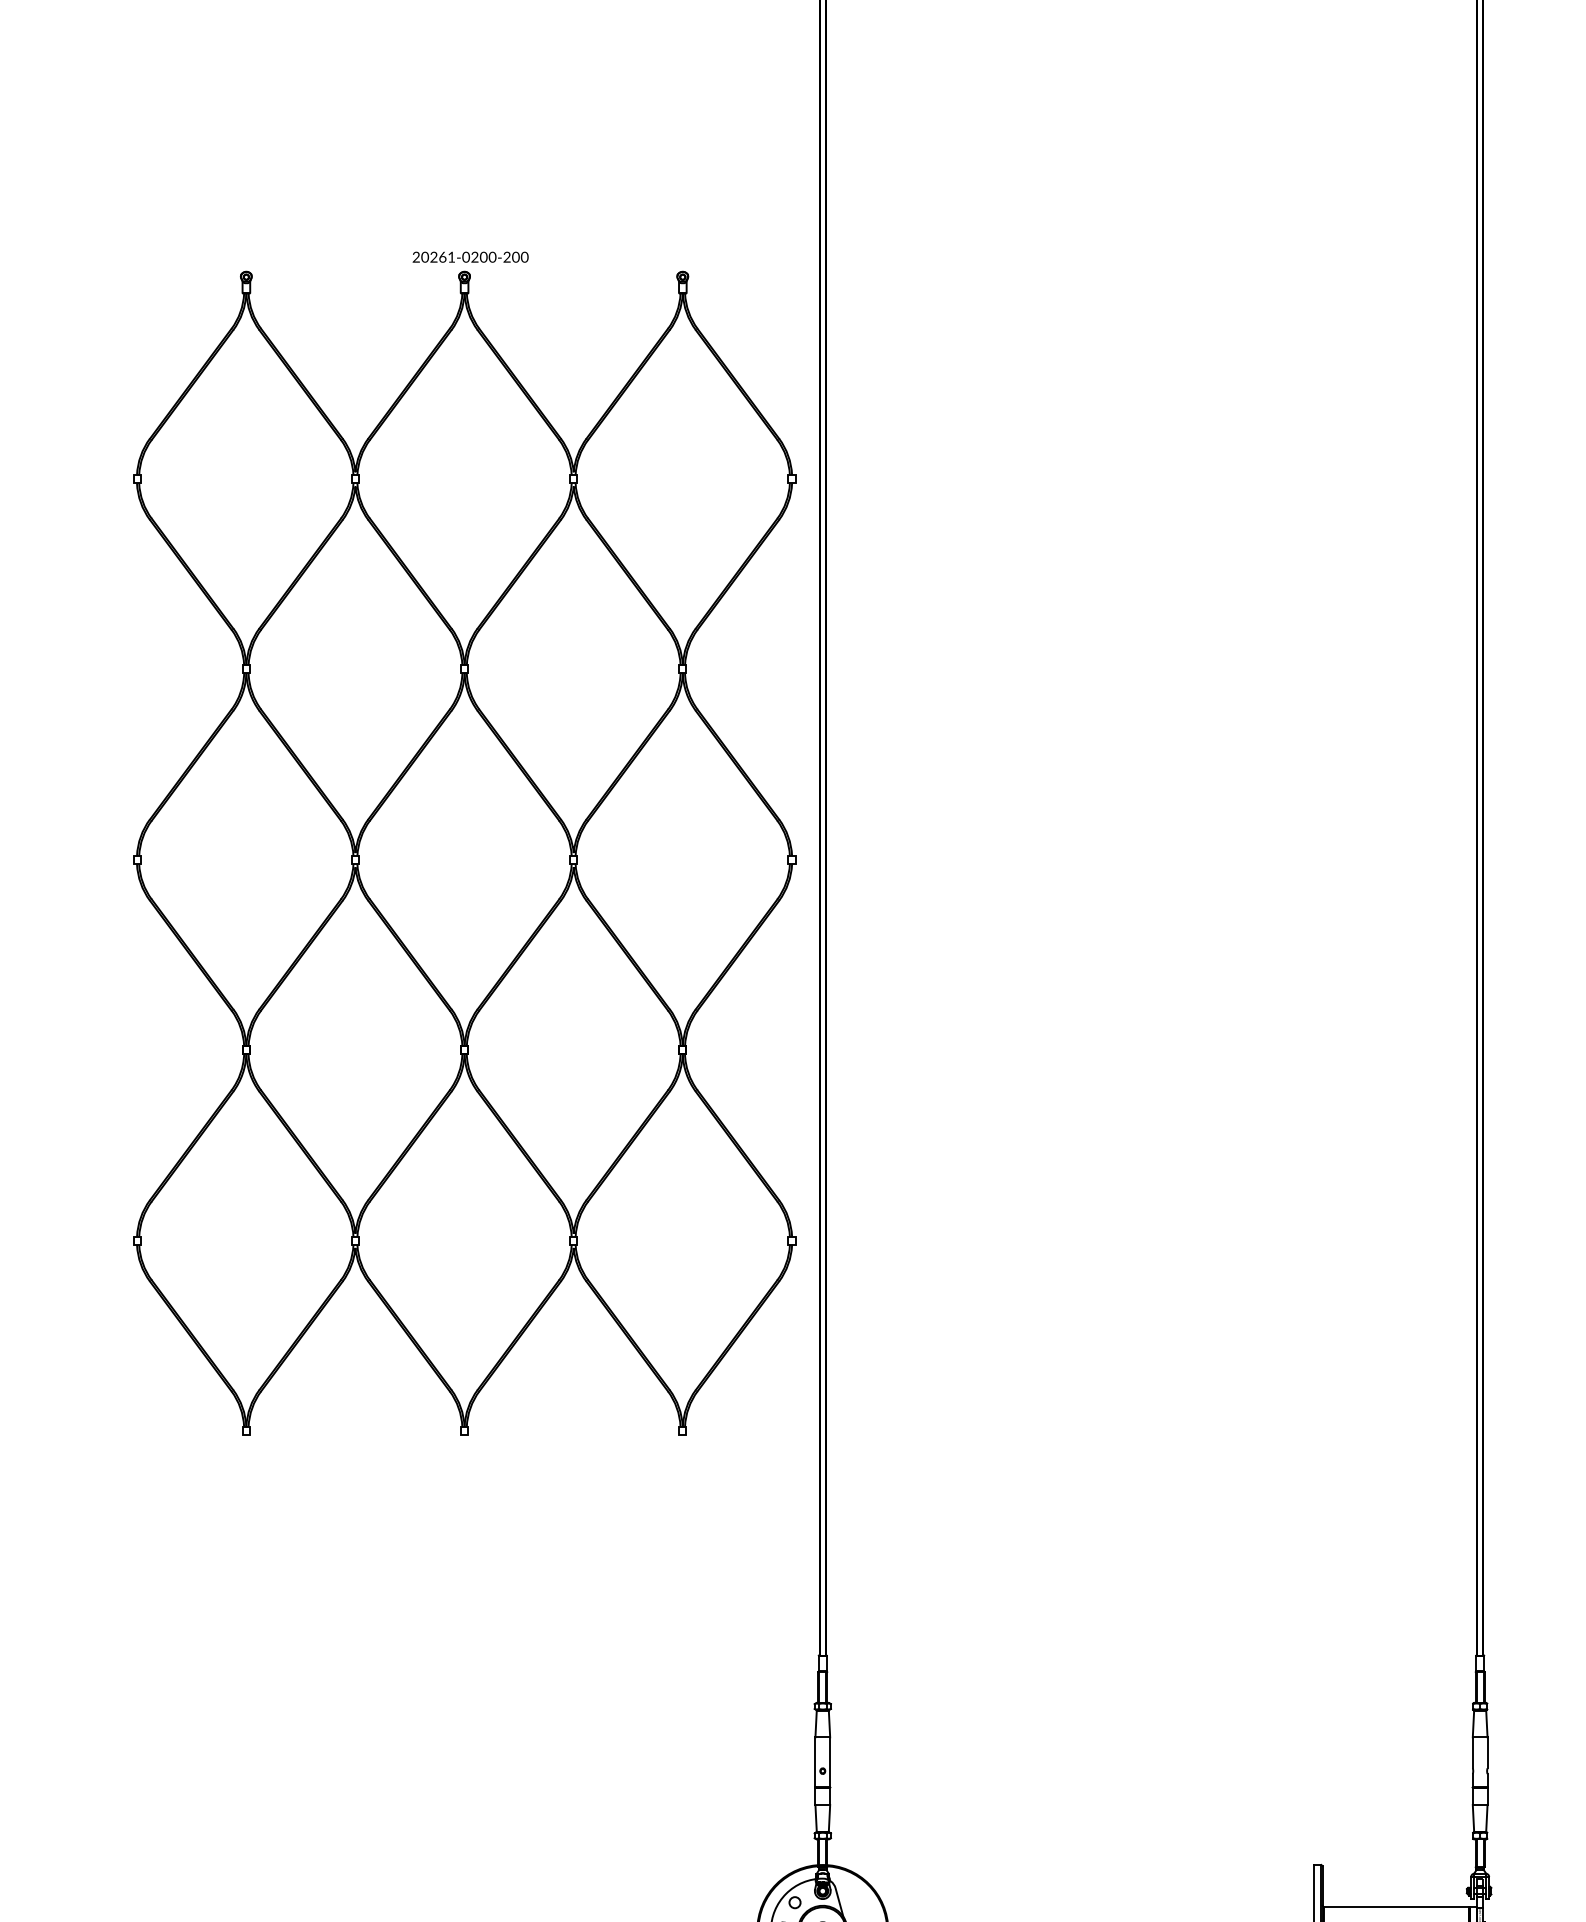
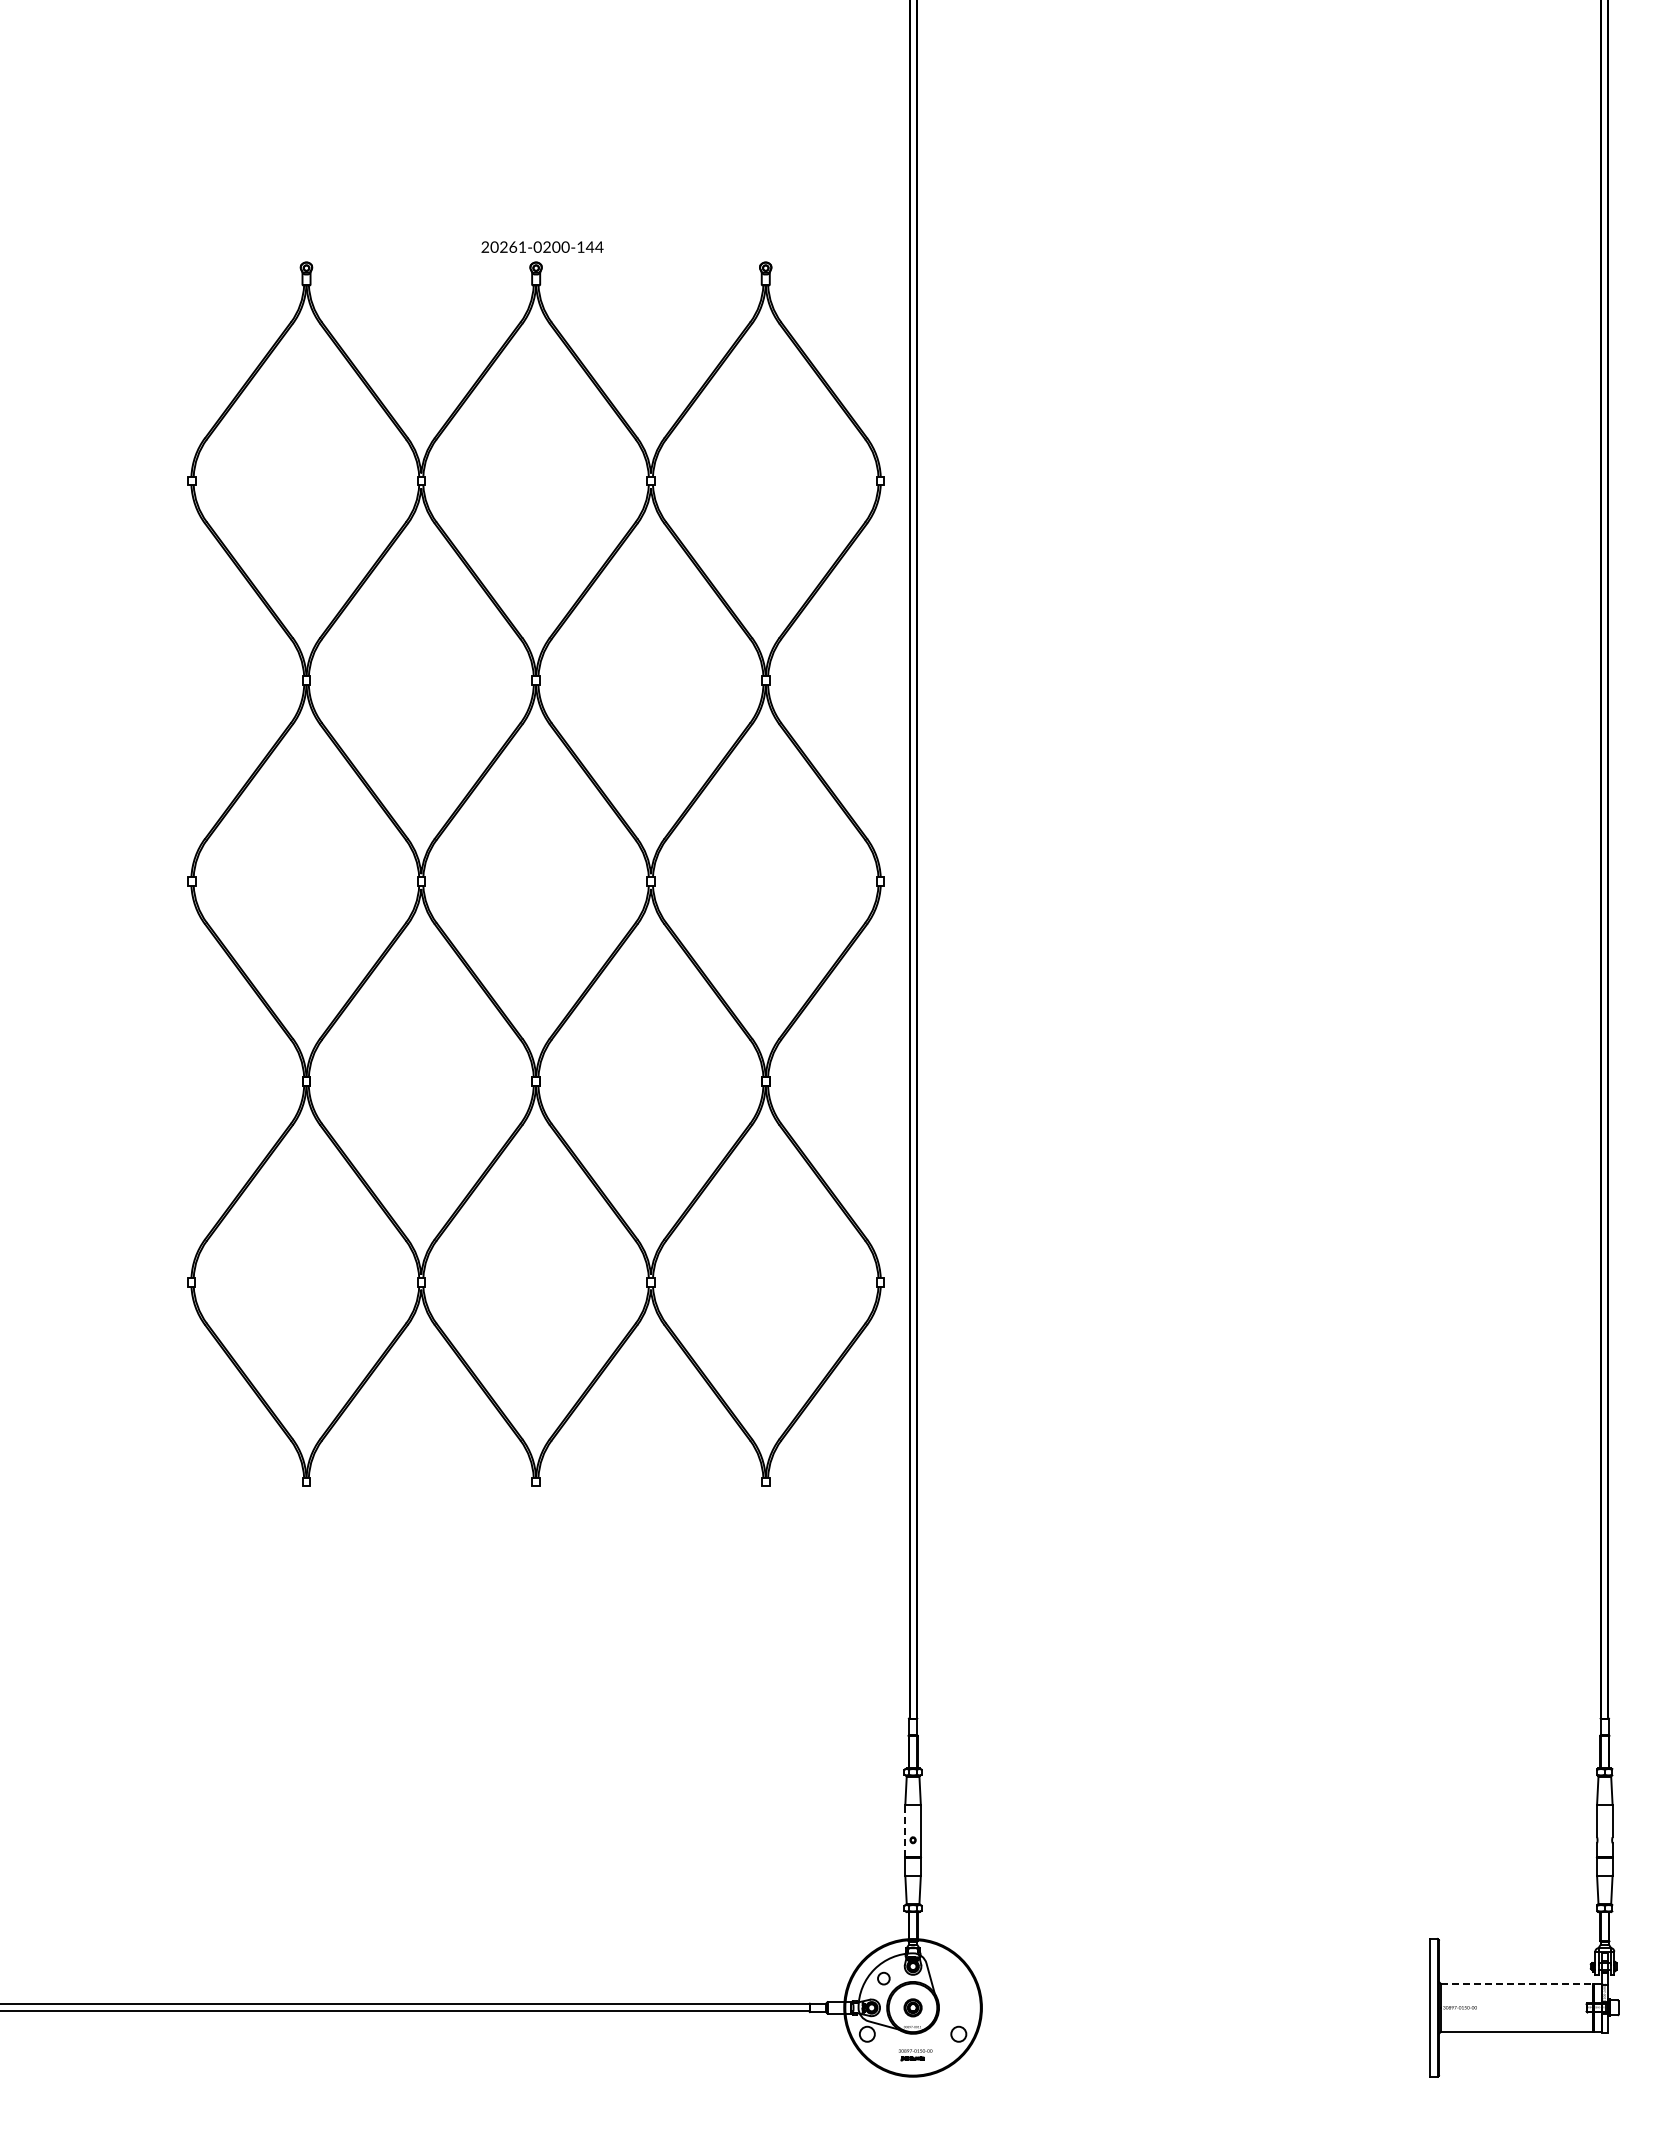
text: (516, 256) -> (590, 246), 20261-0200-200 -> 20261-0200-144
line: (815, 1761) -> (905, 1830), solid -> dashed
line: (1397, 1907) -> (1517, 1983), solid -> dashed

